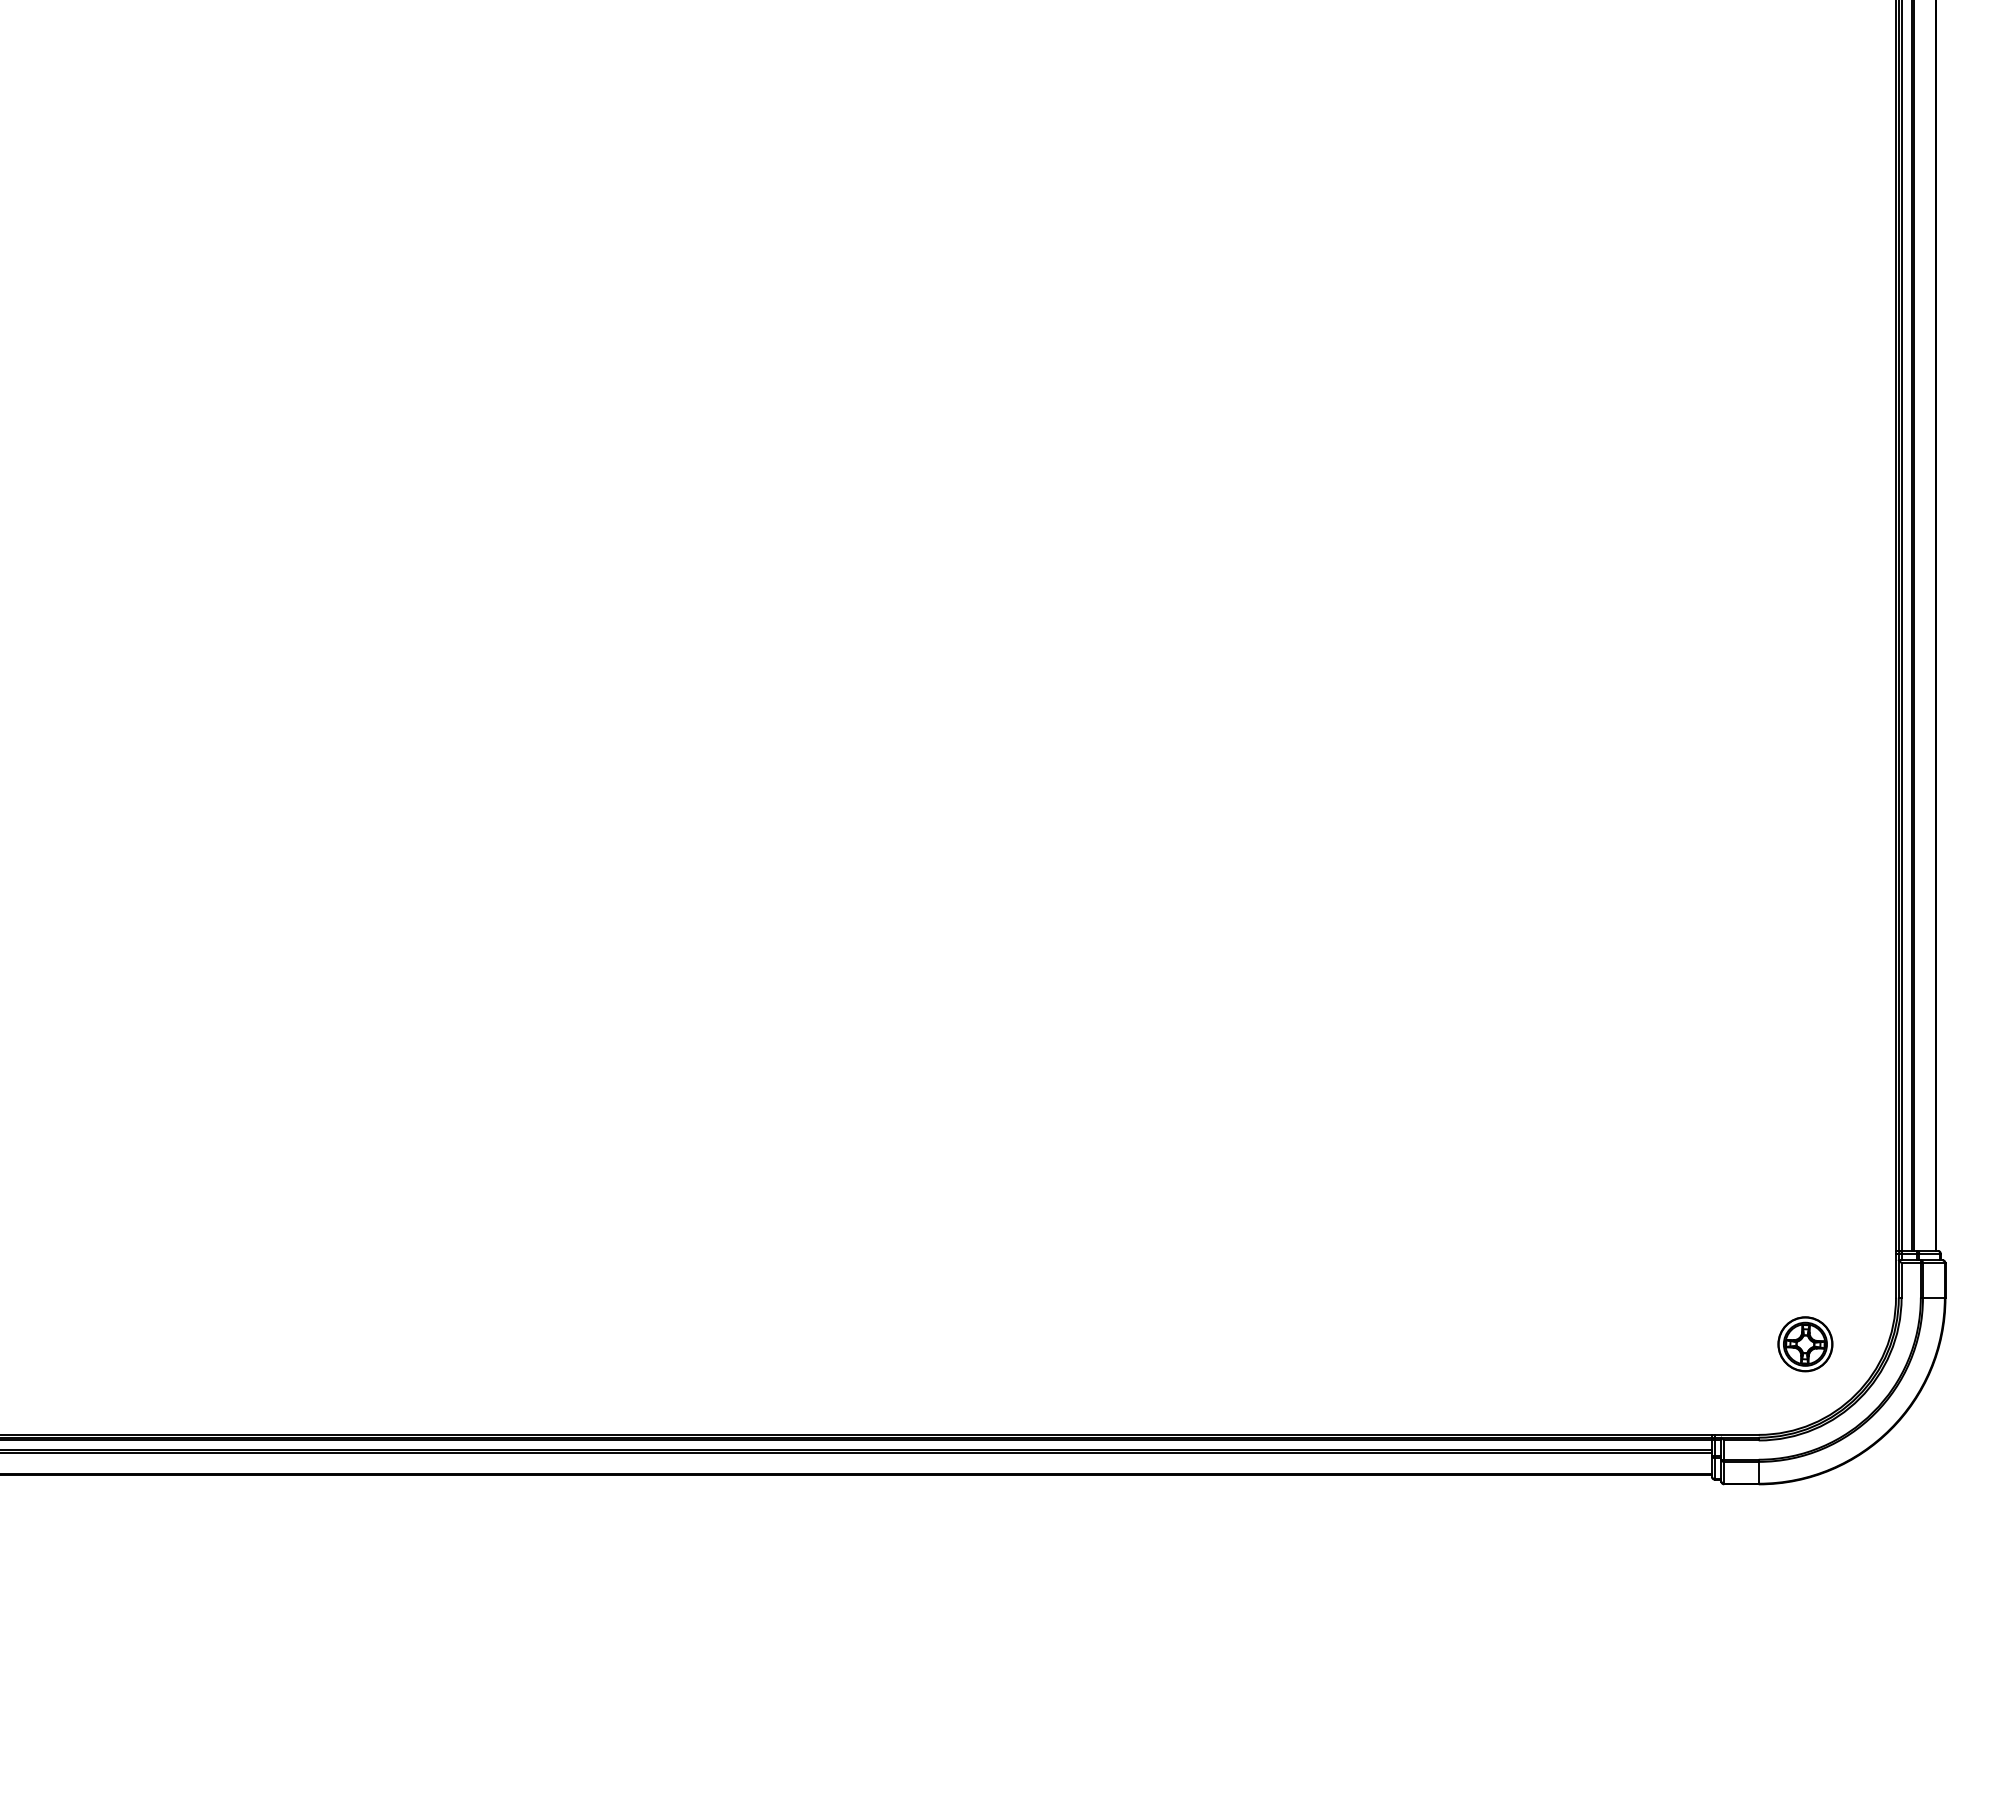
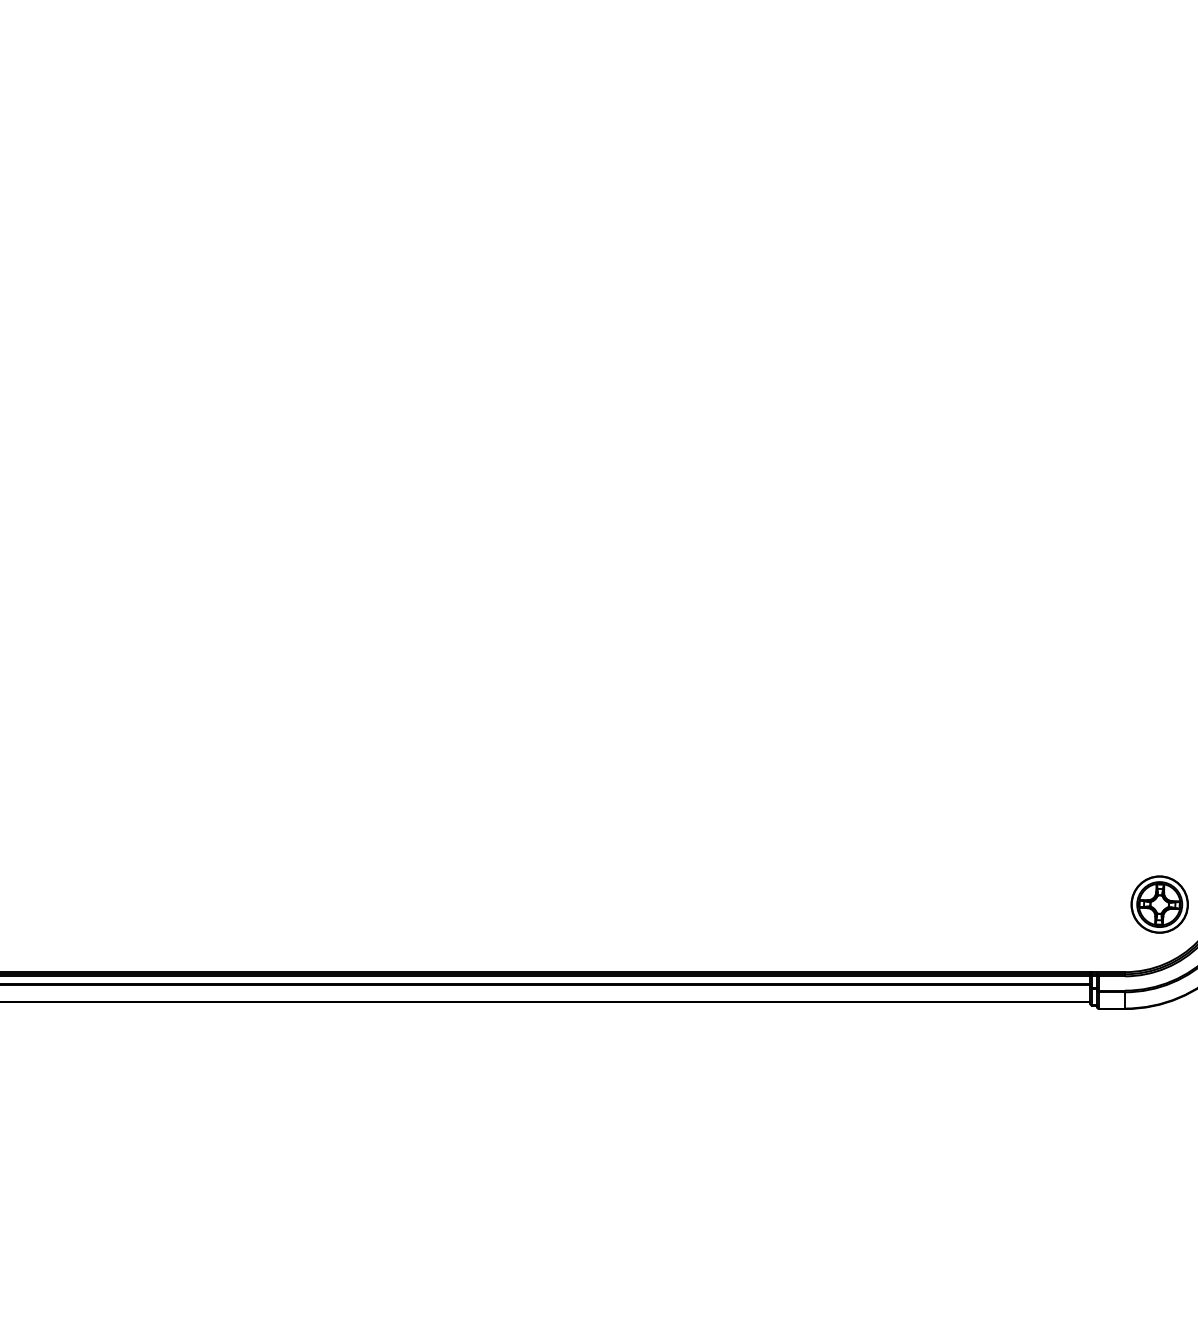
part: (1805, 1344) -> (1159, 904), size x1.4

